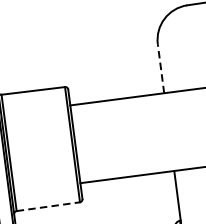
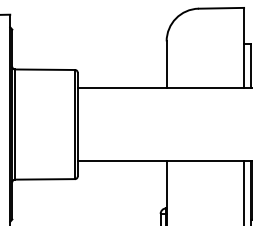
line: (160, 68) -> (166, 64), dashed -> solid
line: (48, 206) -> (45, 179), dashed -> solid

